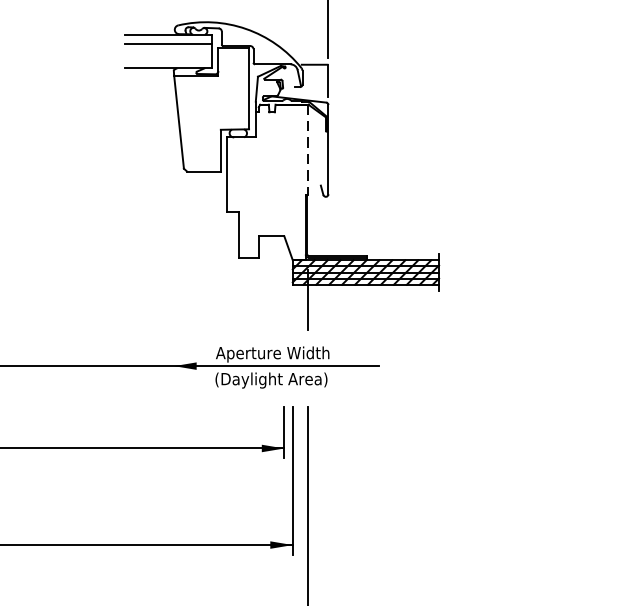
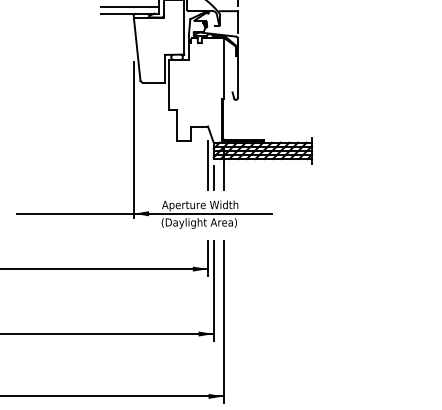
line: (167, 59) -> (129, 7), added
line: (307, 150) -> (223, 68), dashed -> solid
line: (173, 255) -> (133, 139), added
line: (285, 294) -> (208, 165), added
line: (292, 312) -> (213, 177), added

